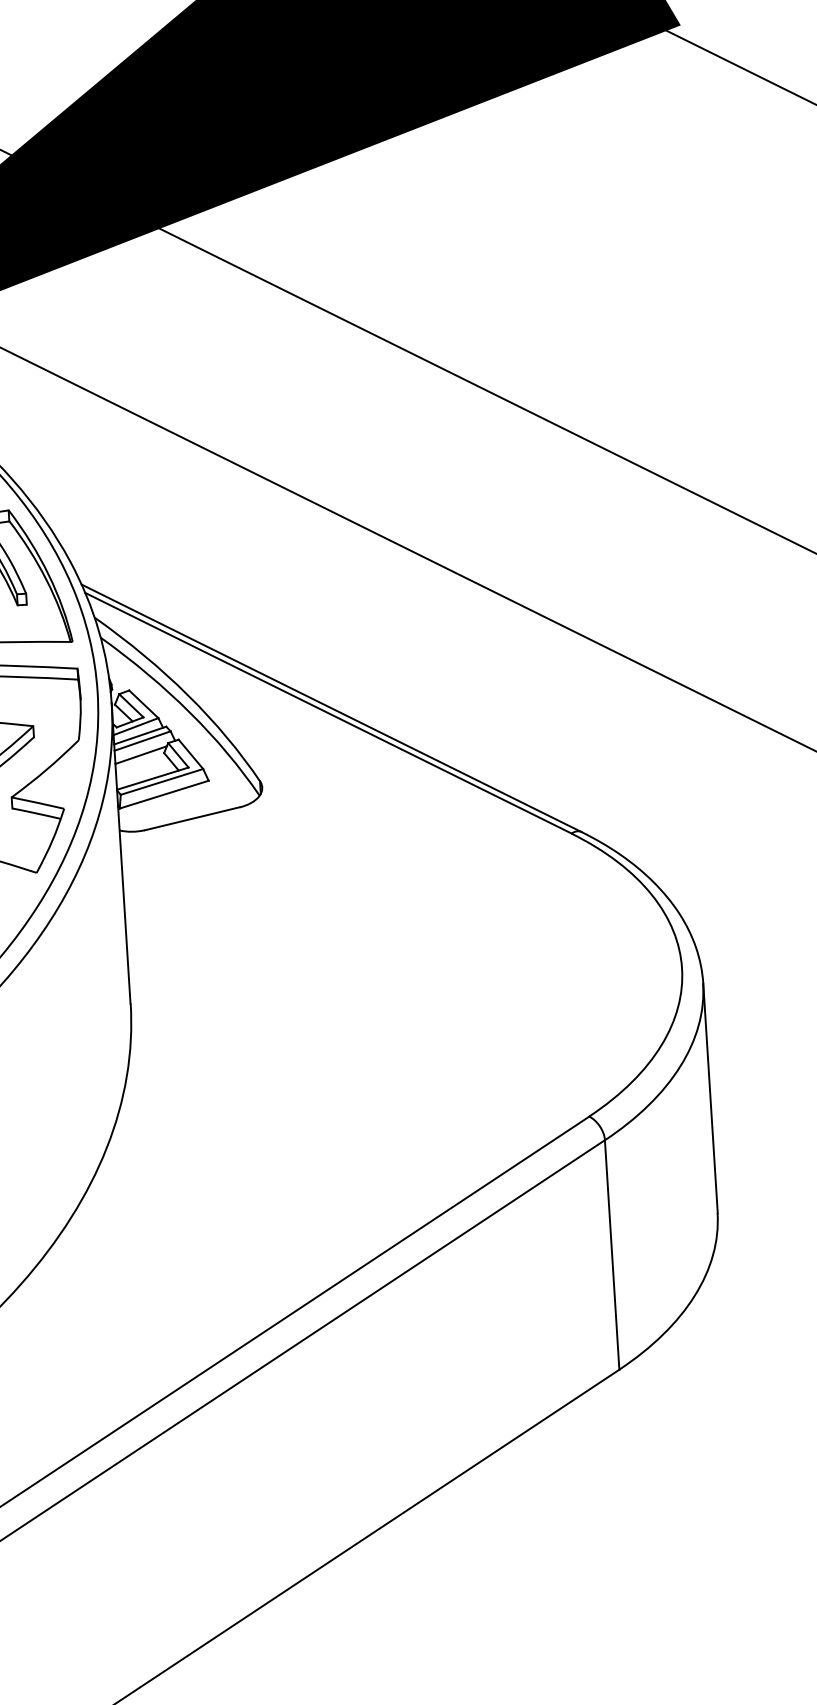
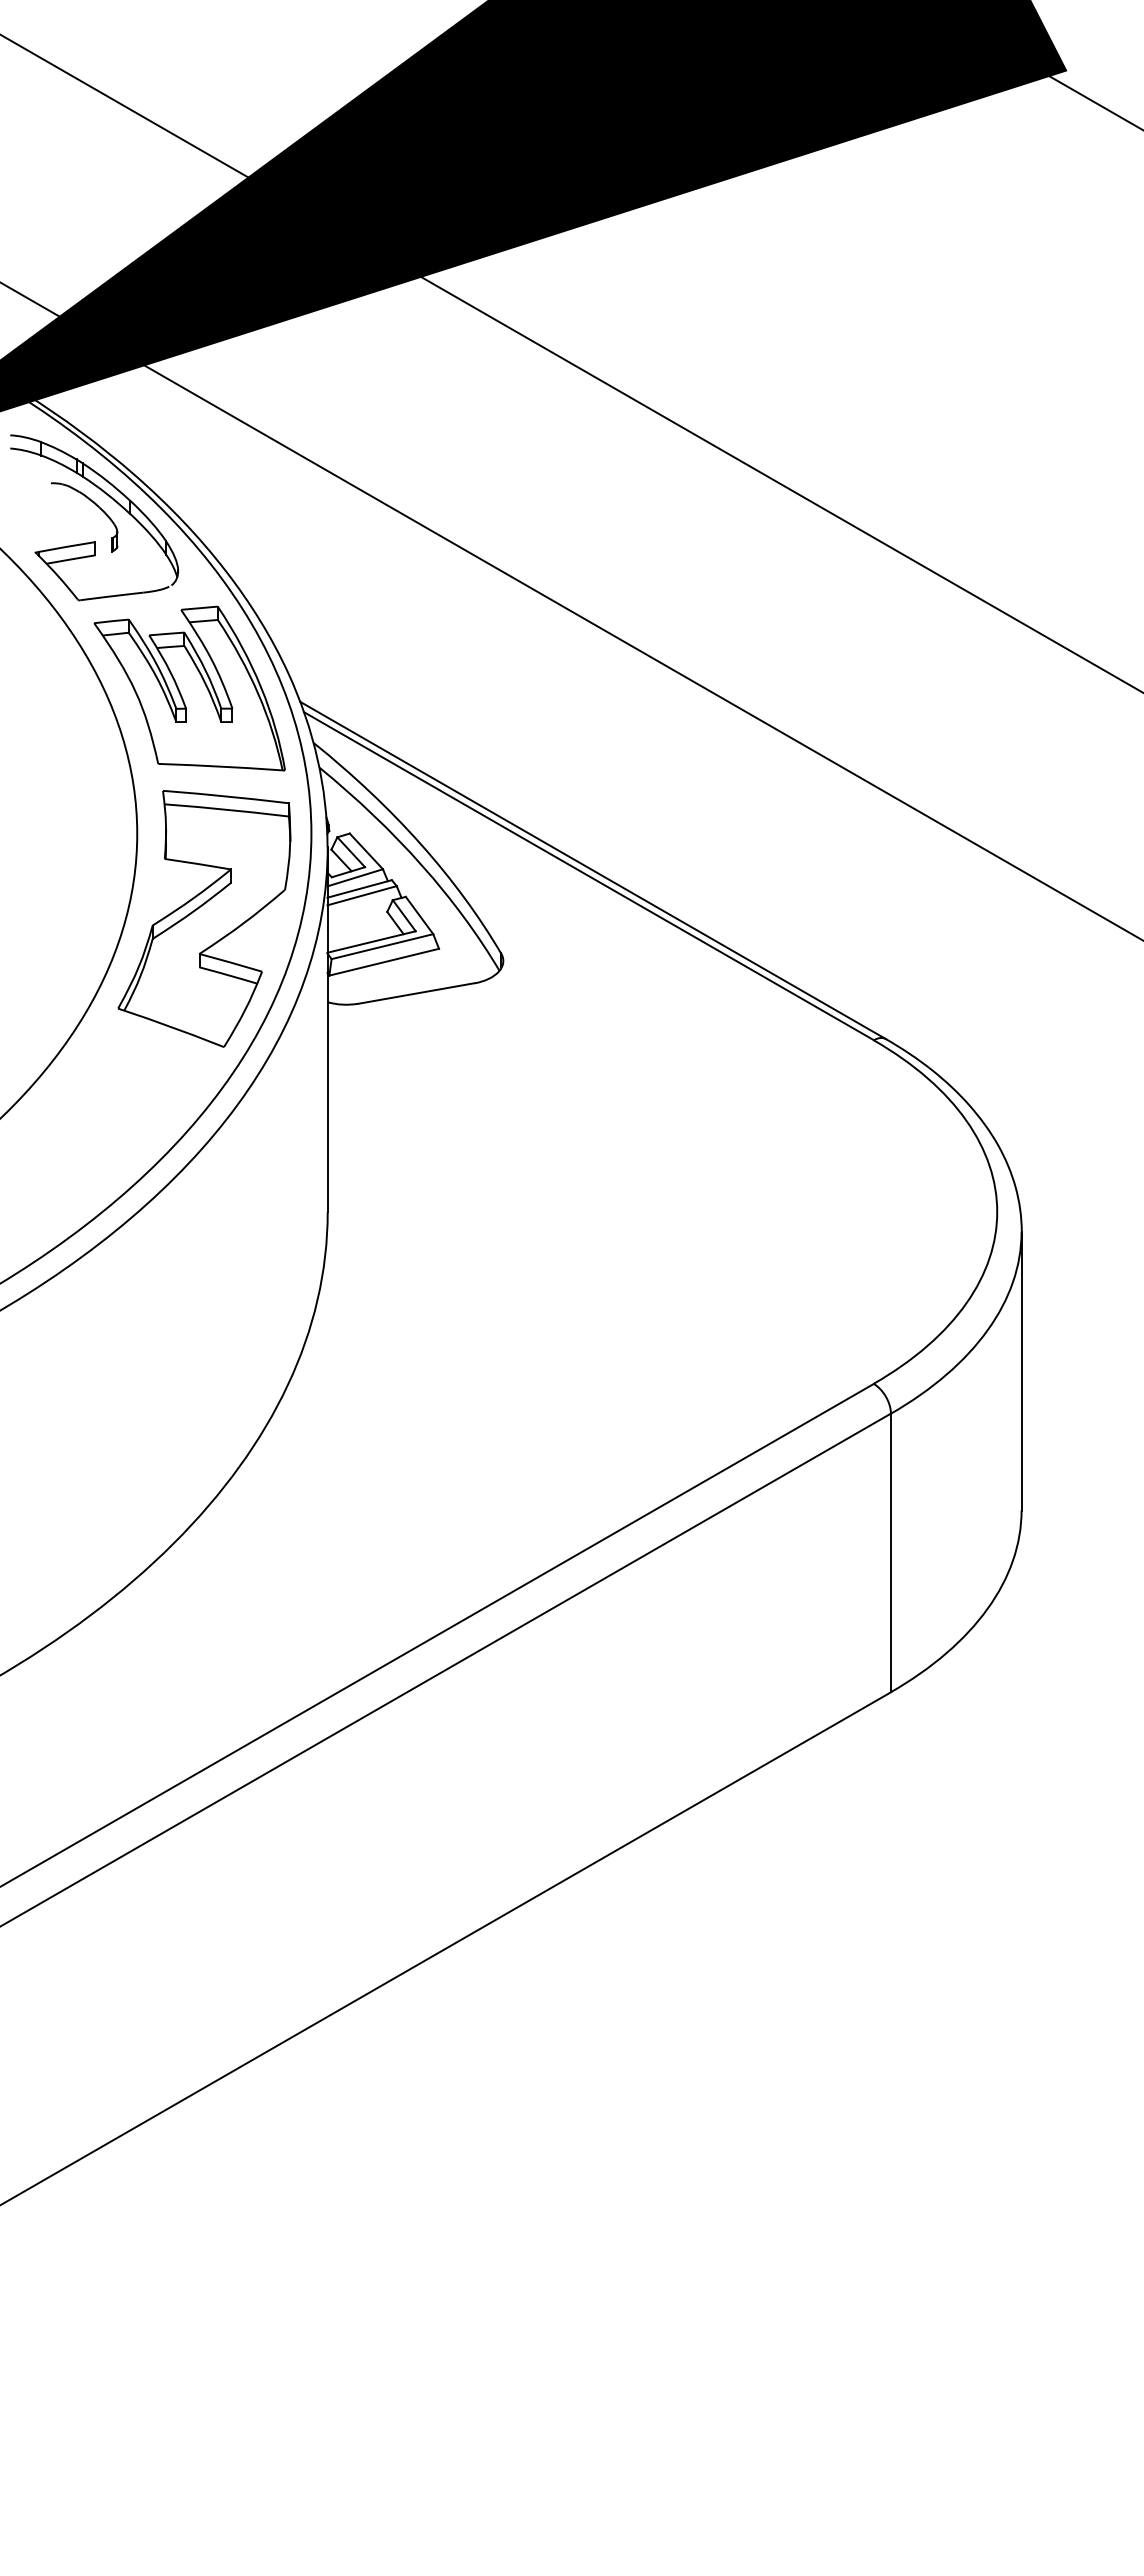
line: (141, 754) -> (359, 912), removed

